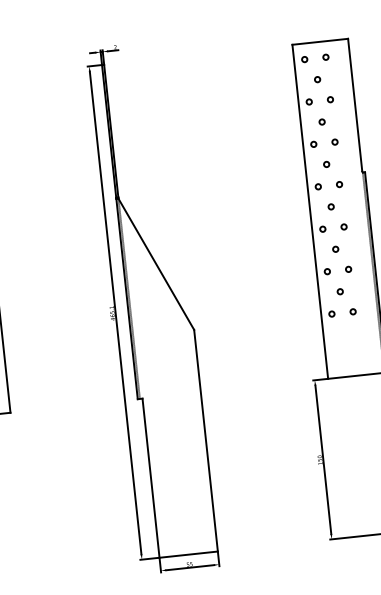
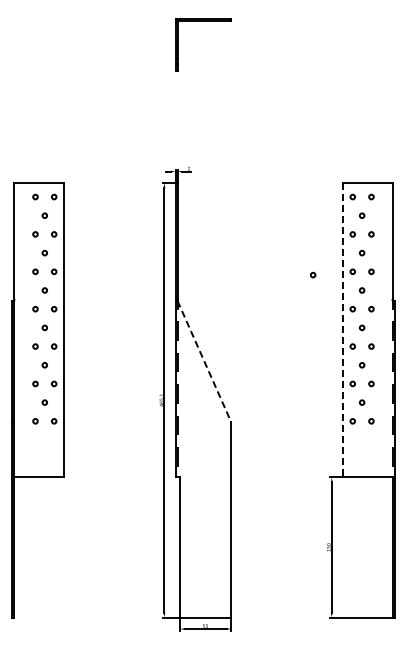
circle: (269, 152) -> (313, 274), added
line: (310, 212) -> (343, 330), solid -> dashed
line: (156, 265) -> (204, 362), solid -> dashed

